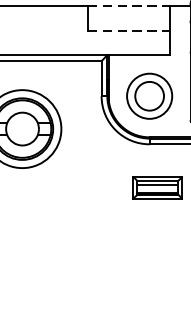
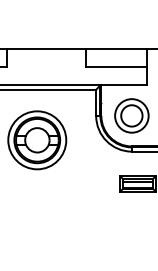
line: (128, 5) -> (116, 48), dashed -> solid
line: (128, 31) -> (116, 67), dashed -> solid

